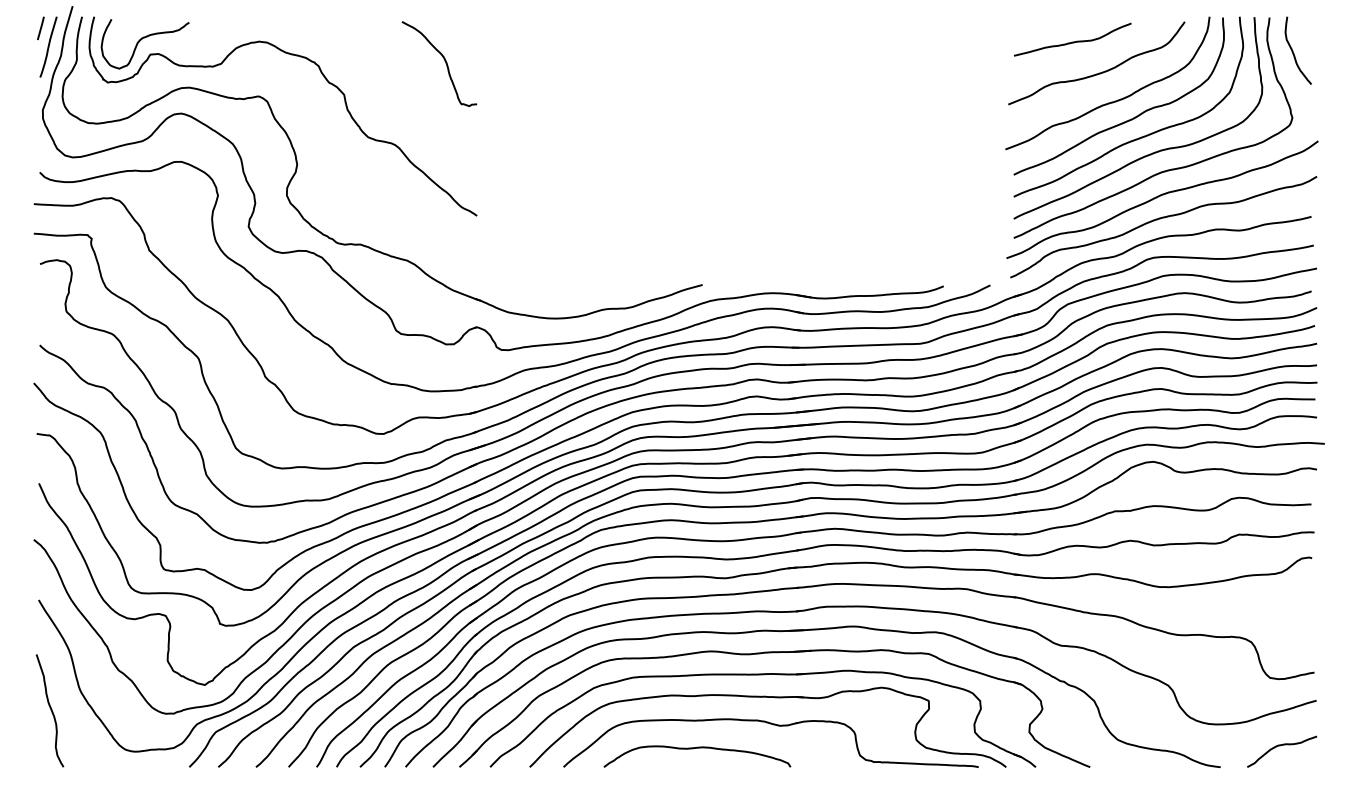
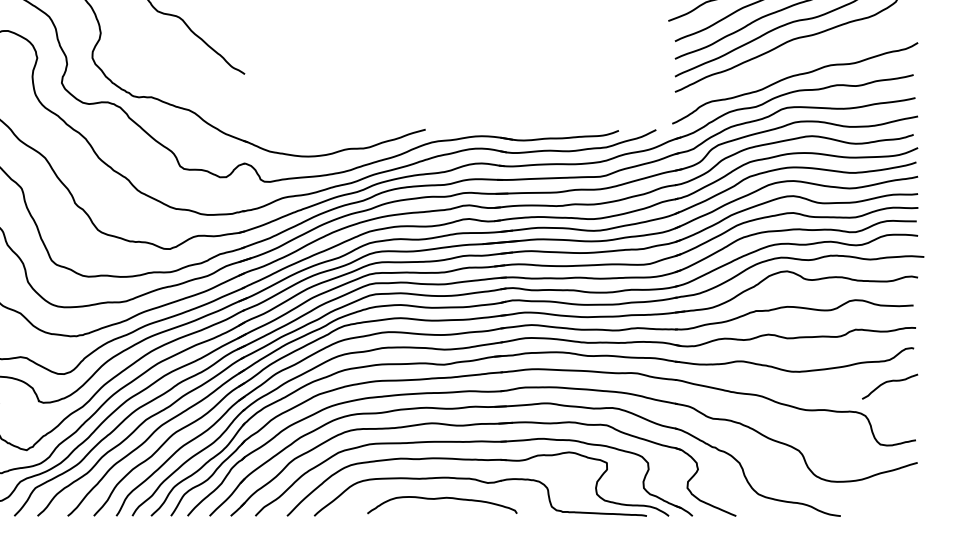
curve: (1160, 196) -> (792, 58), removed
curve: (1280, 746) -> (888, 382), moved
curve: (697, 748) -> (442, 498), moved

